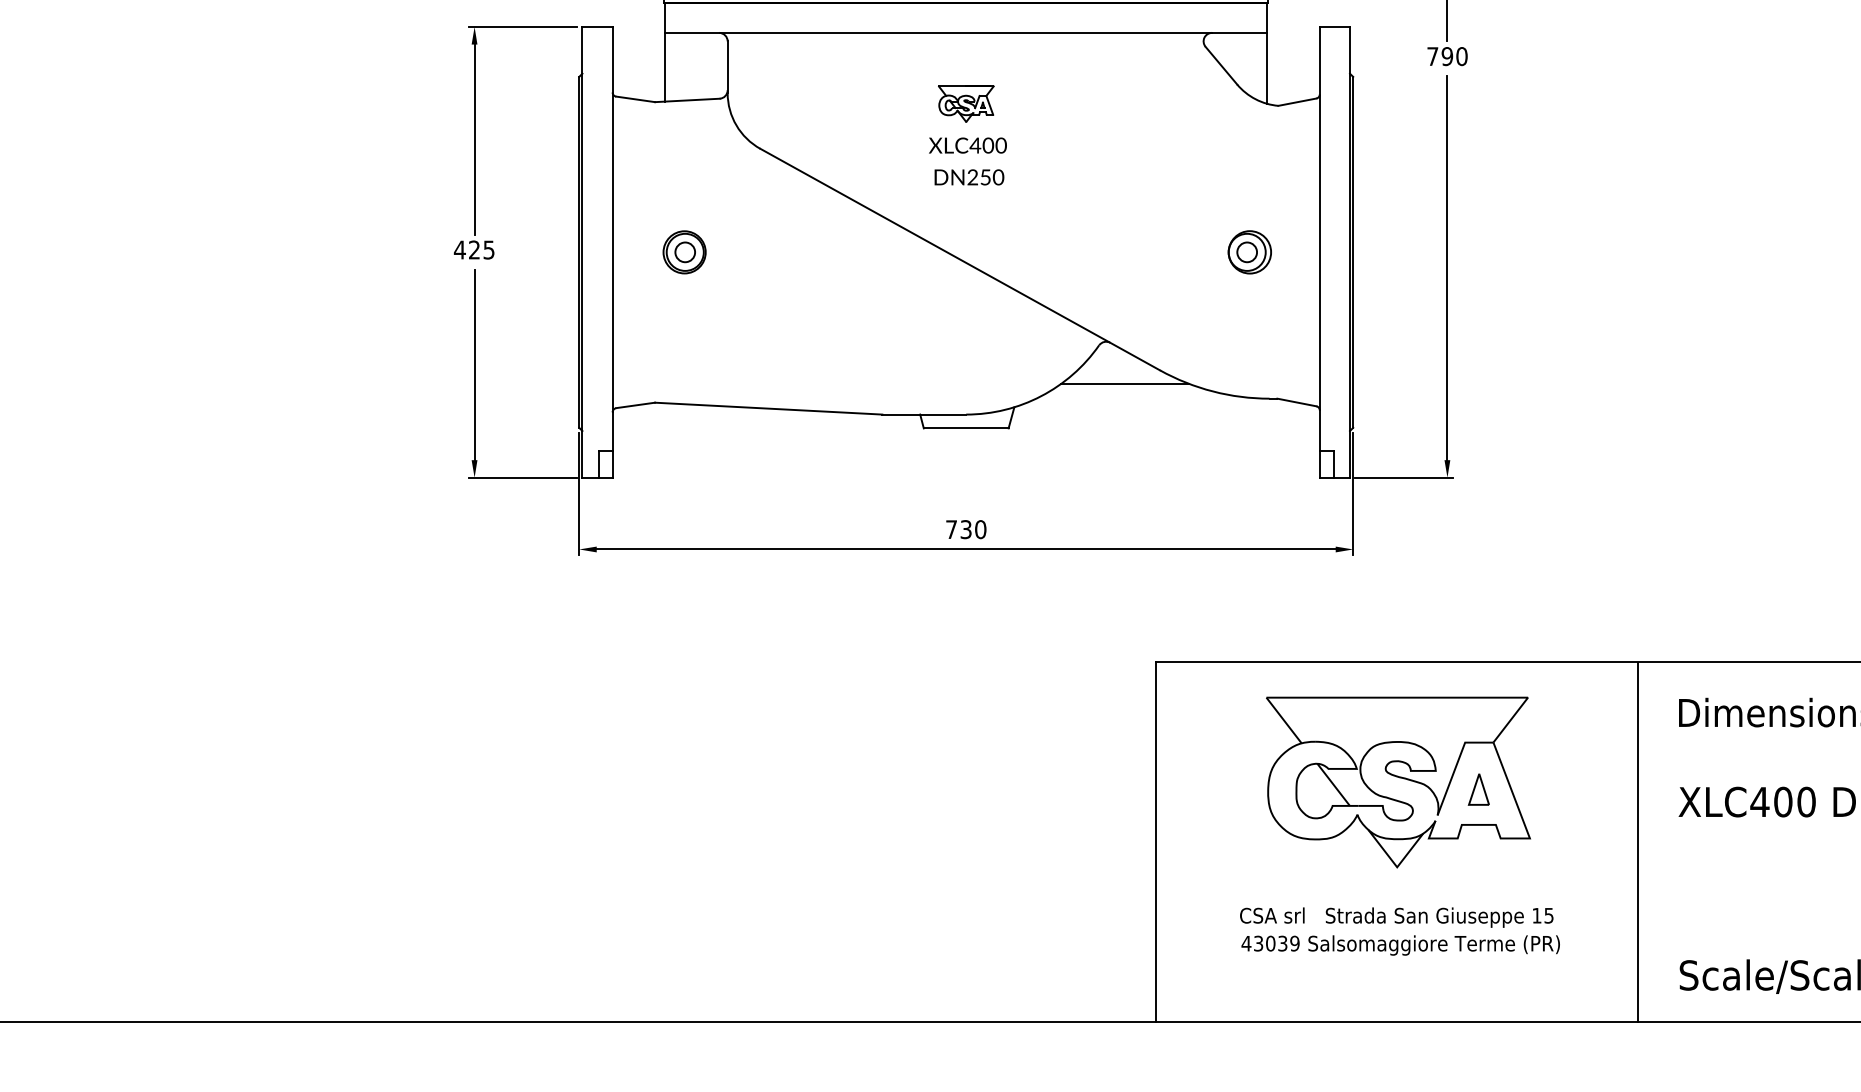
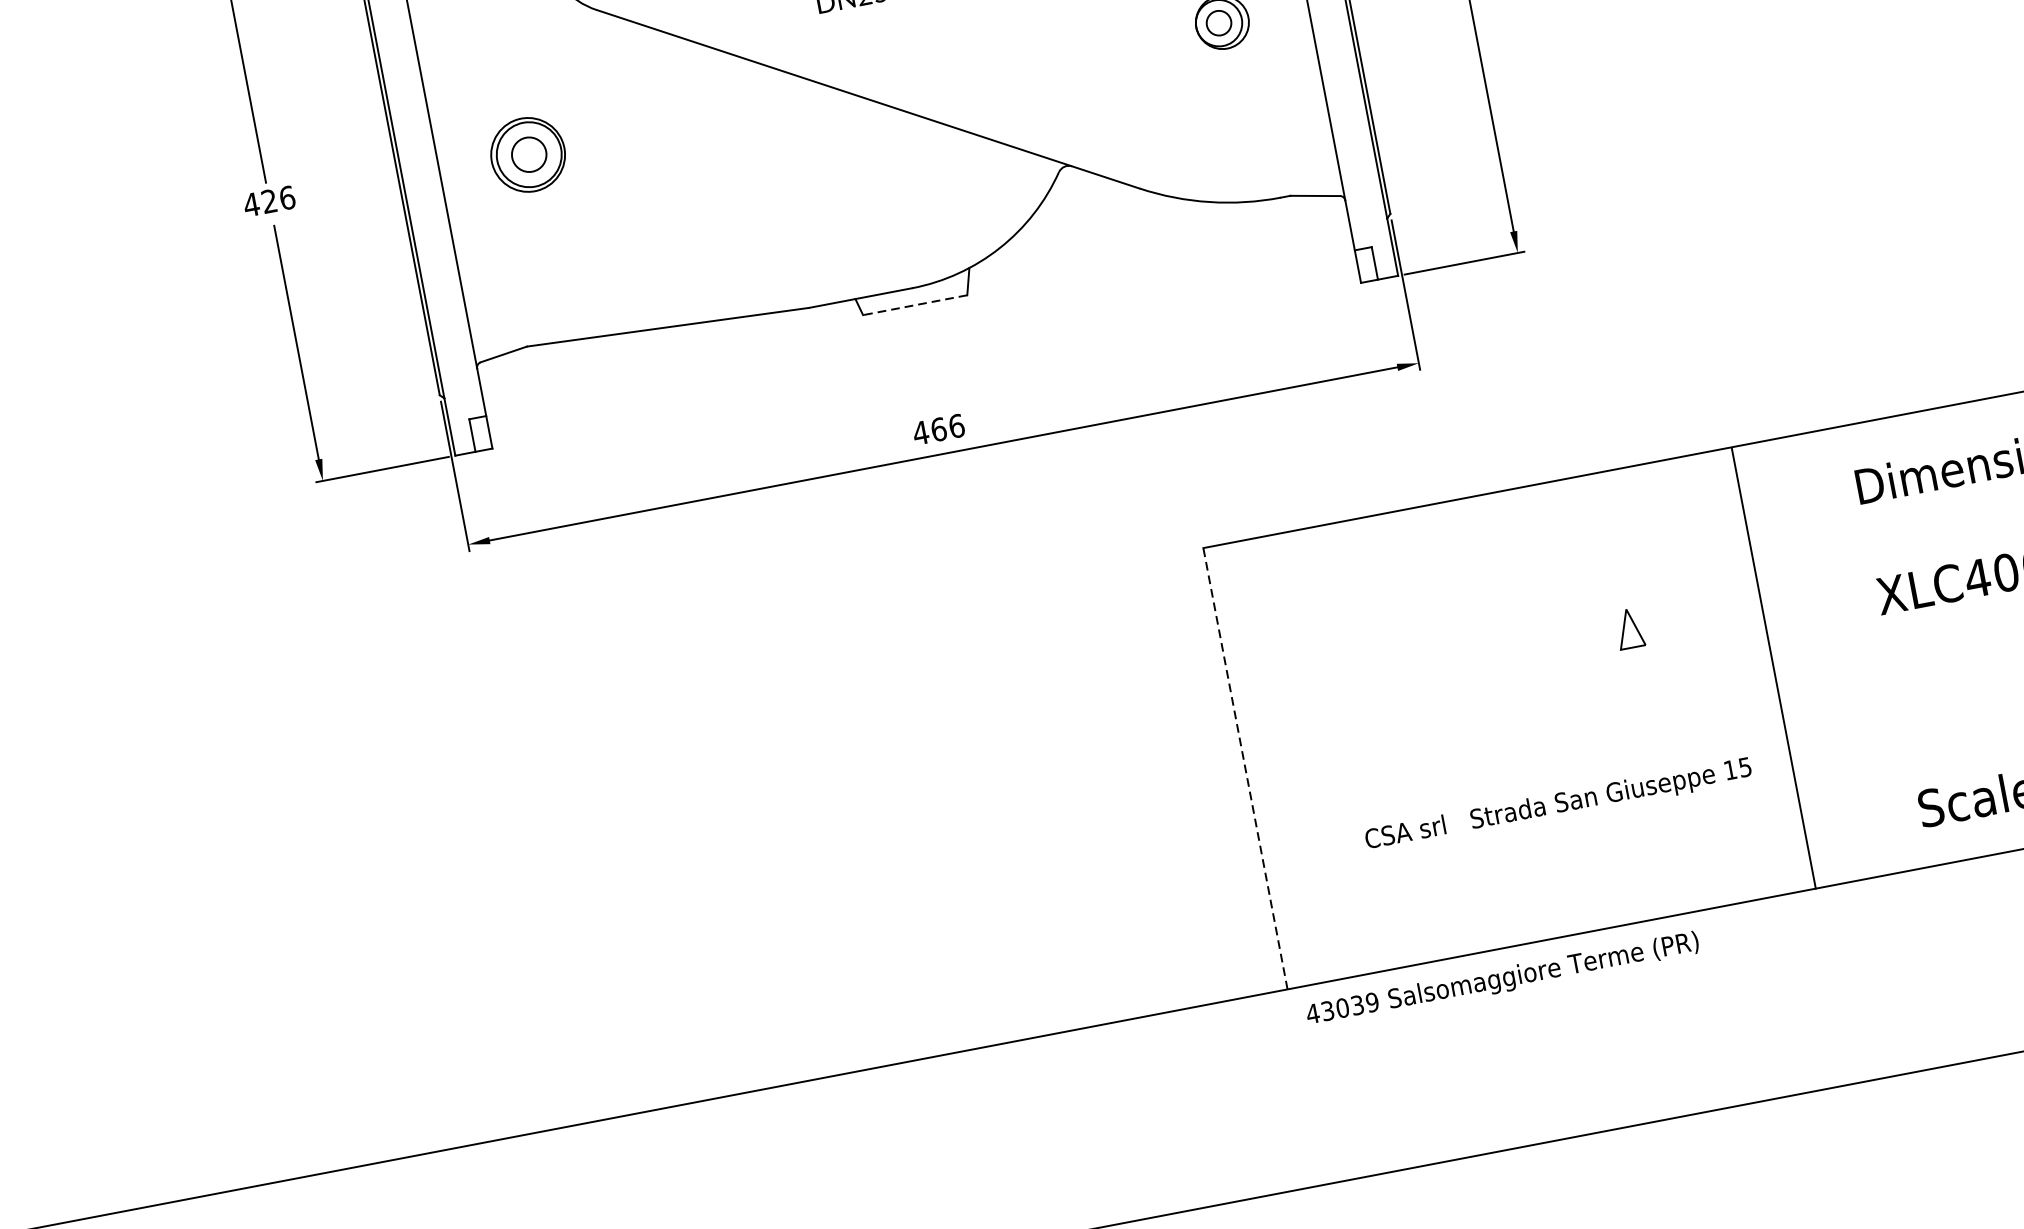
text: (488, 249) -> (286, 197), 425 -> 426
part: (684, 252) -> (527, 155), size x1.4
line: (1124, 383) -> (1099, 213), removed
line: (965, 428) -> (914, 305), solid -> dashed
text: (965, 529) -> (938, 429), 730 -> 466
part: (1398, 782) -> (1529, 638), removed
line: (1156, 842) -> (1245, 769), solid -> dashed
line: (1638, 842) -> (1774, 668), moved
text: (1400, 945) -> (1502, 980), moved

